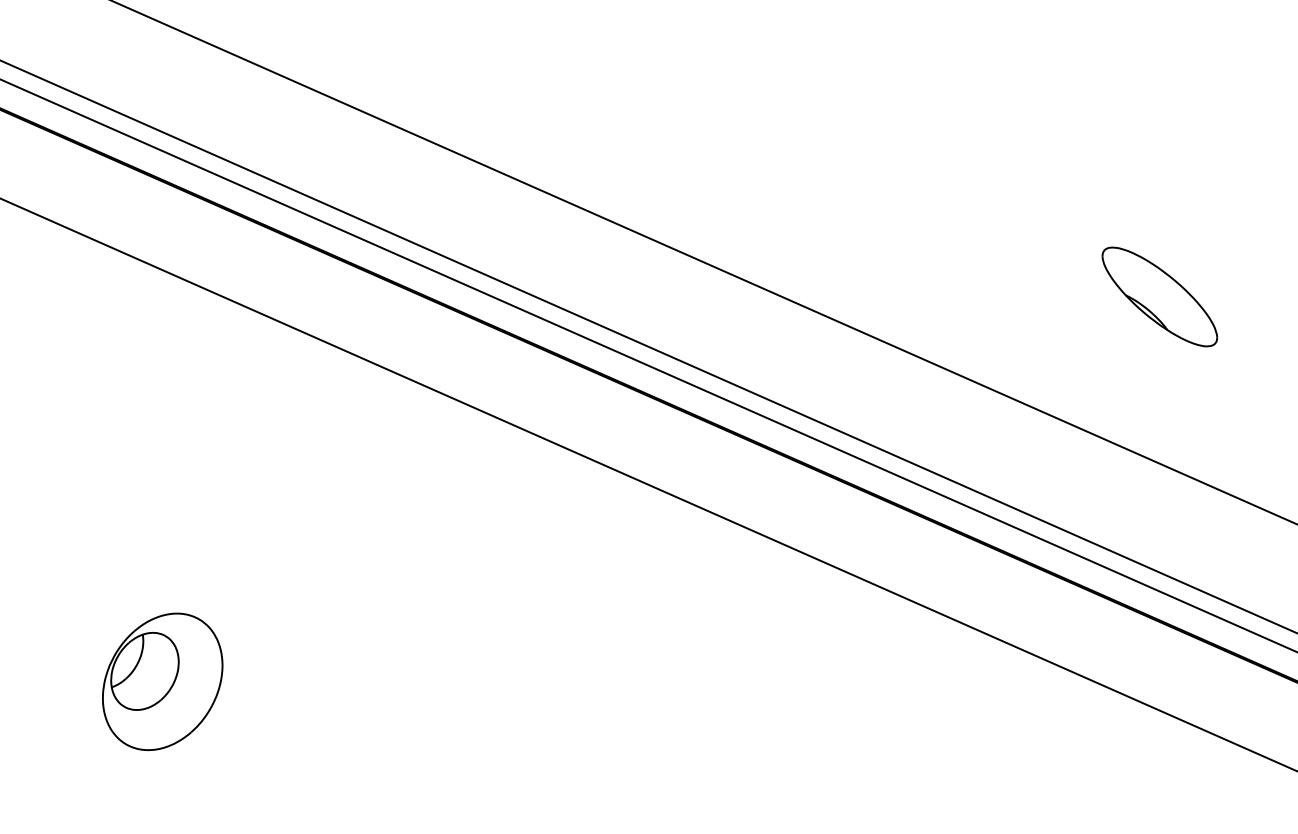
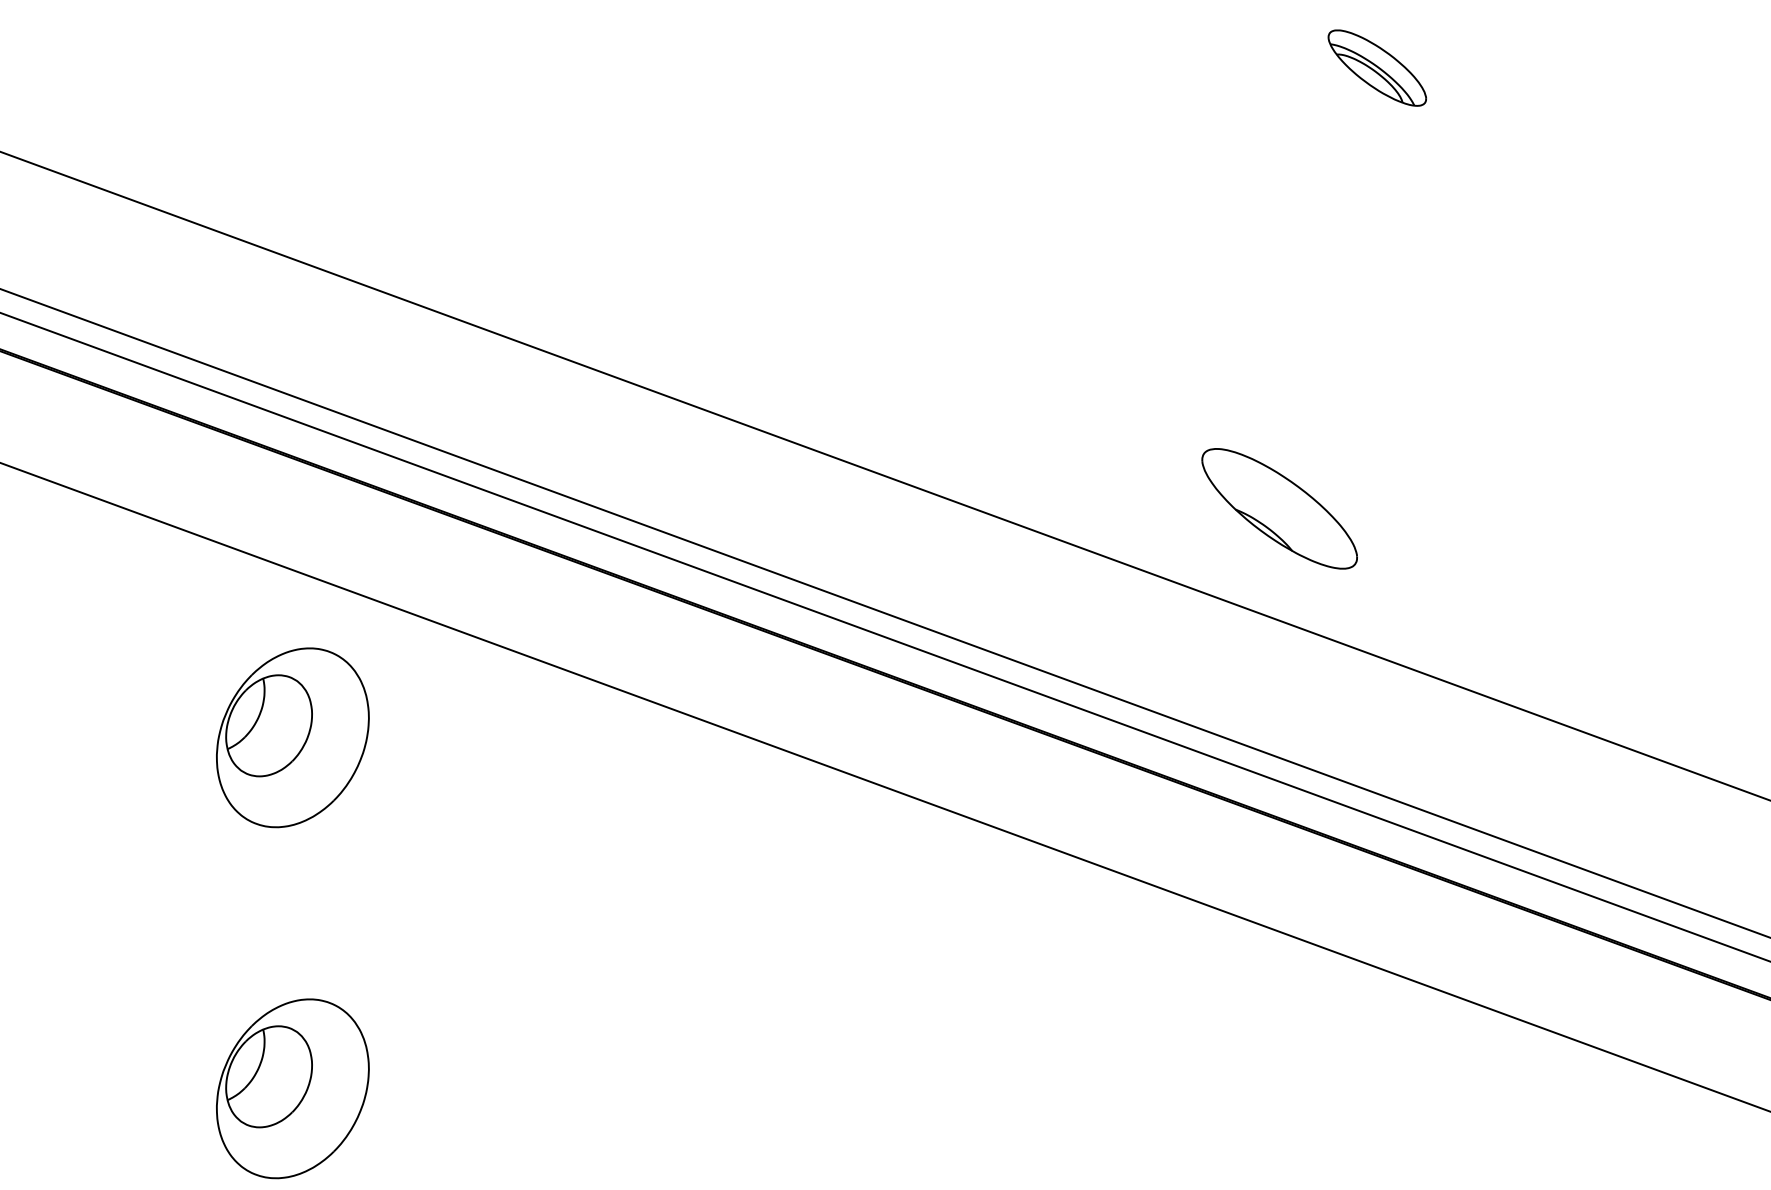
part: (1159, 296) -> (1279, 508), moved
part: (179, 410) -> (292, 737), added

